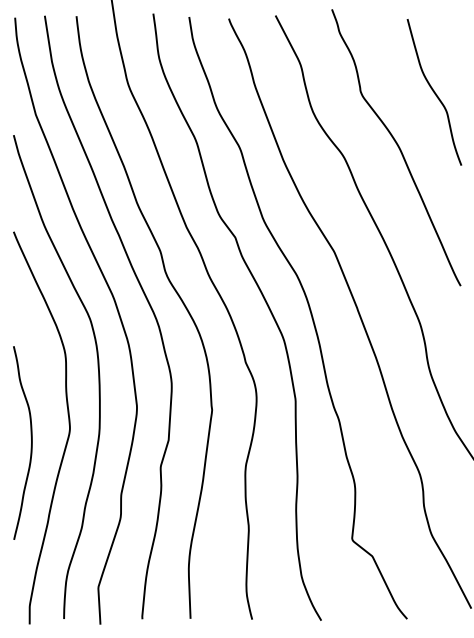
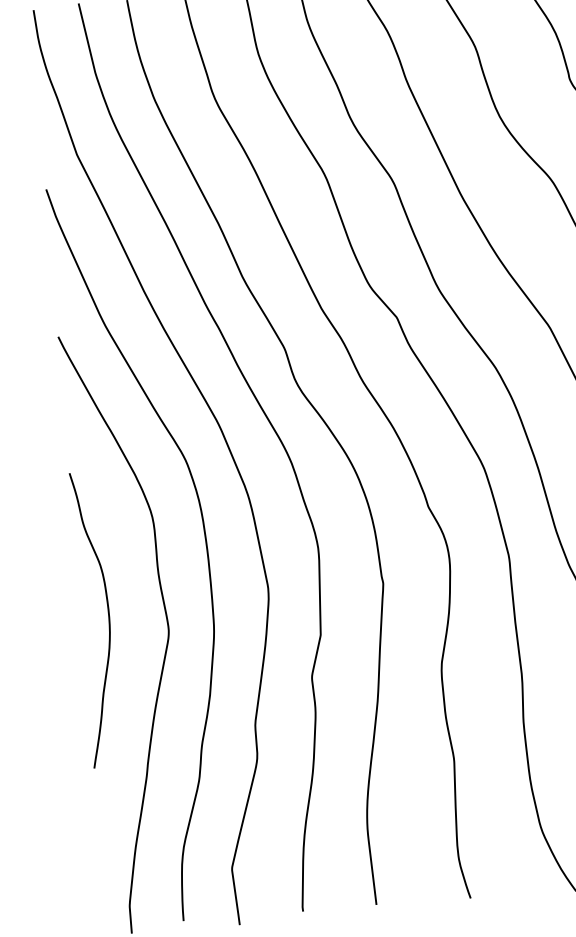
curve: (30, 446) -> (107, 624), moved

